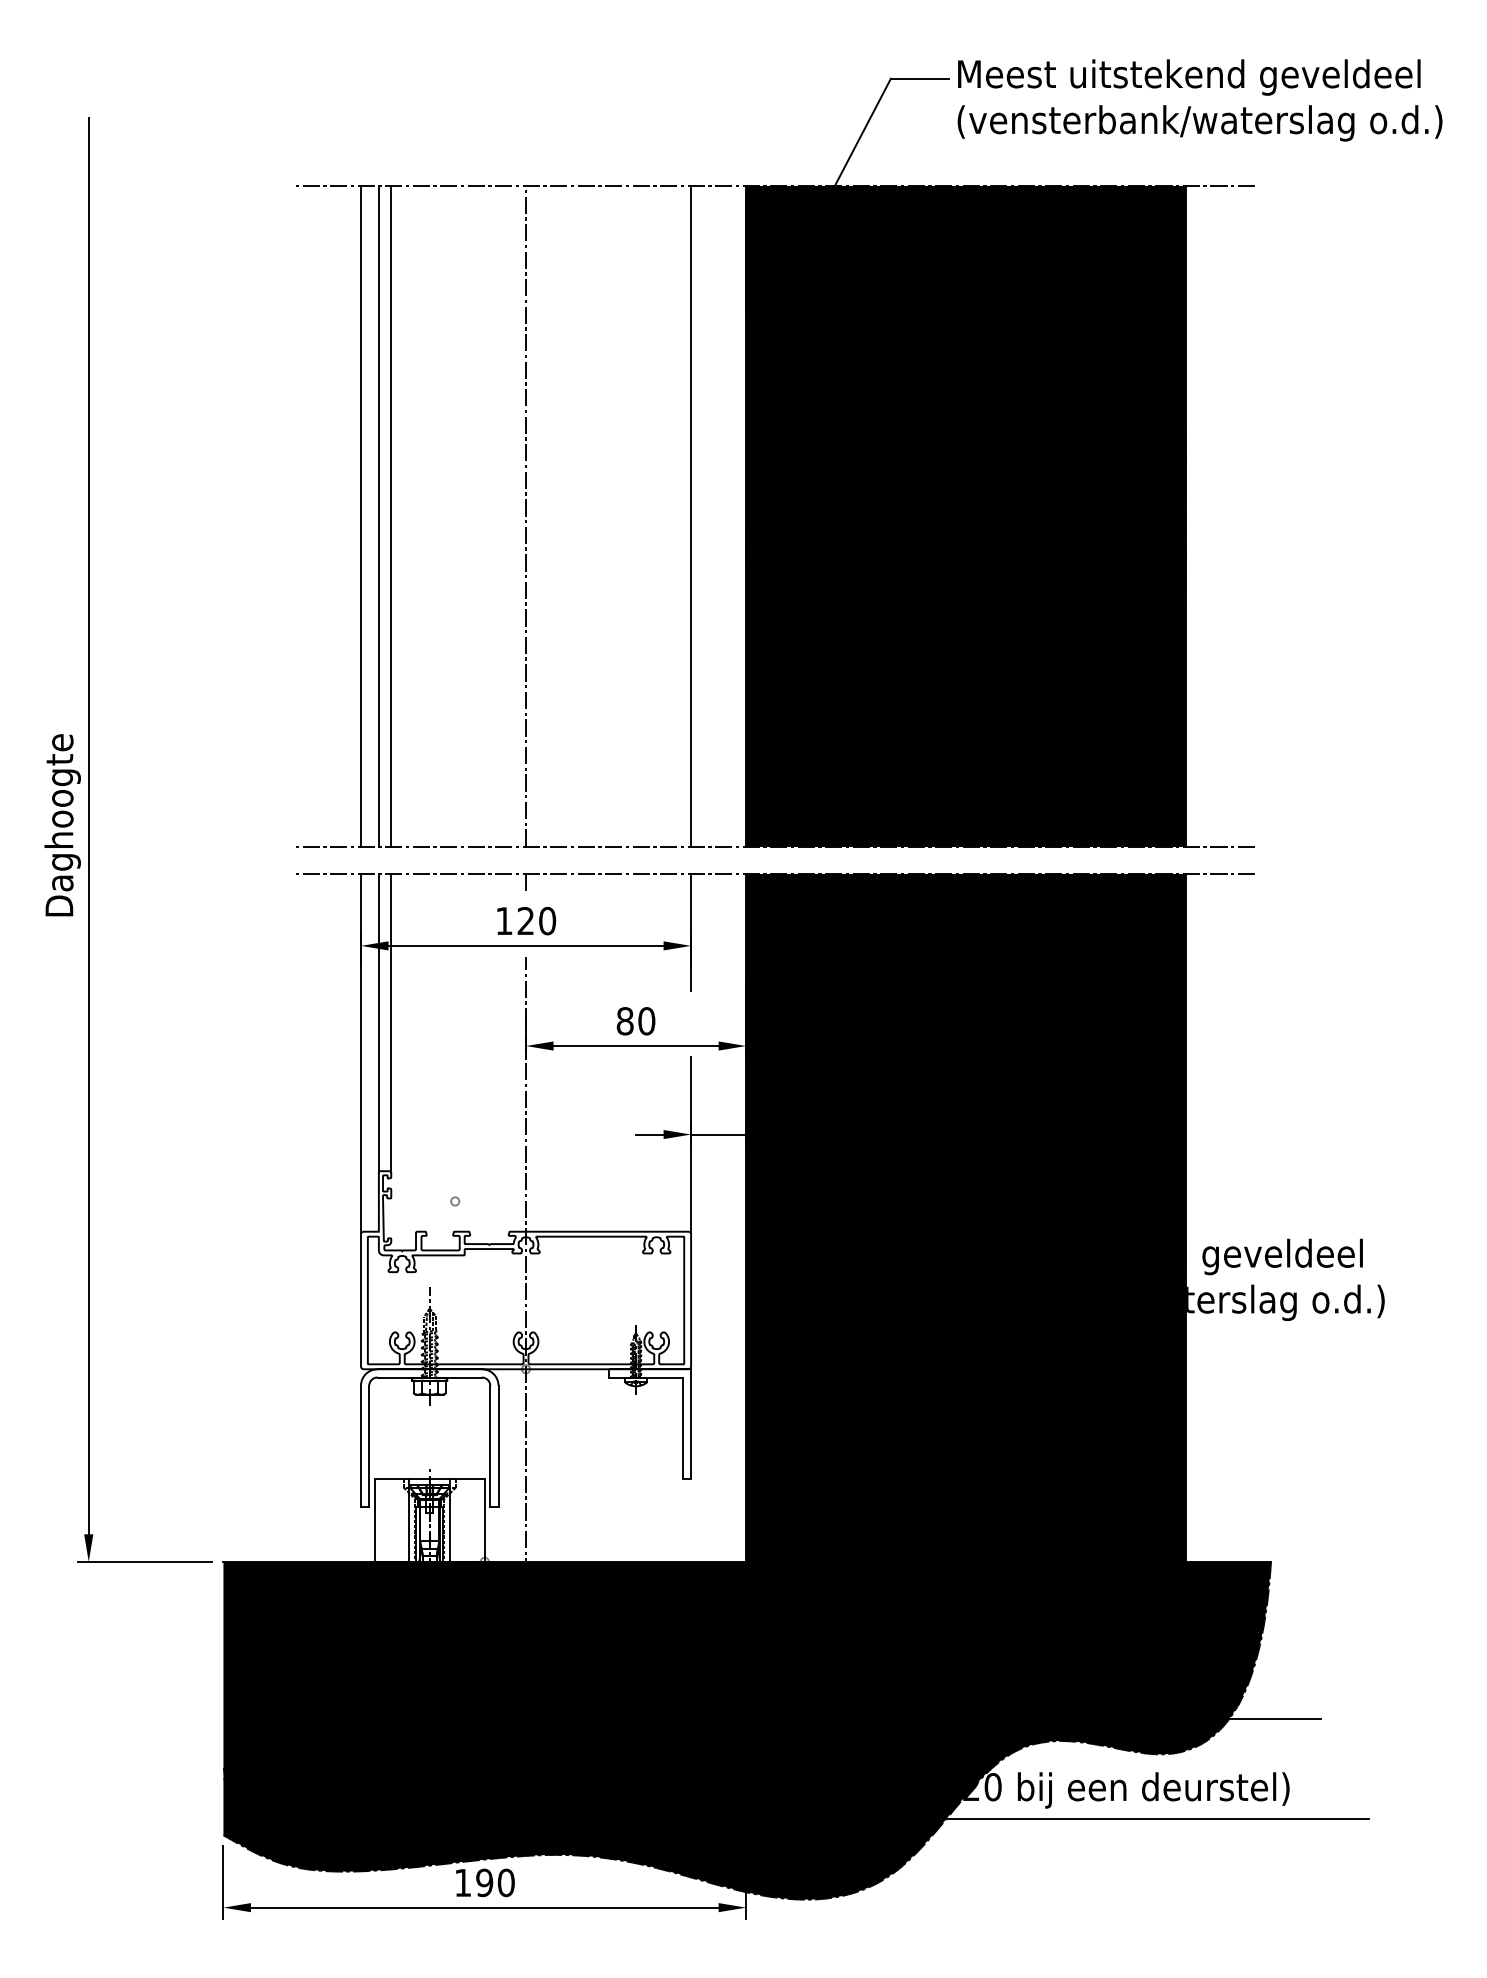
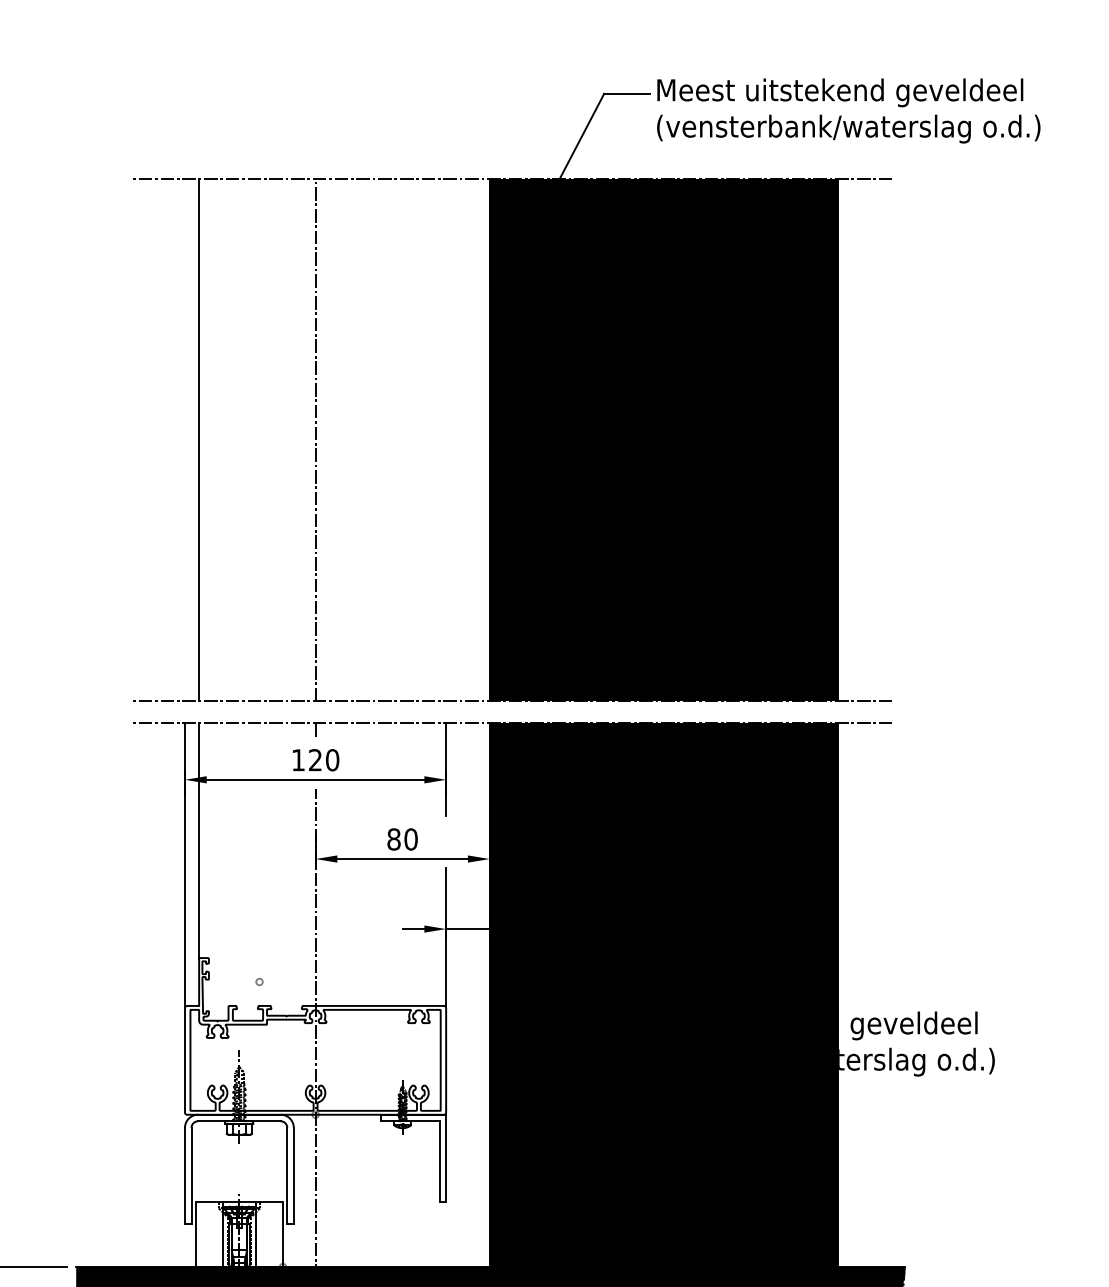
line: (360, 516) -> (184, 440), removed
line: (391, 516) -> (209, 440), removed
line: (691, 516) -> (446, 440), removed
line: (391, 1023) -> (209, 841), removed

